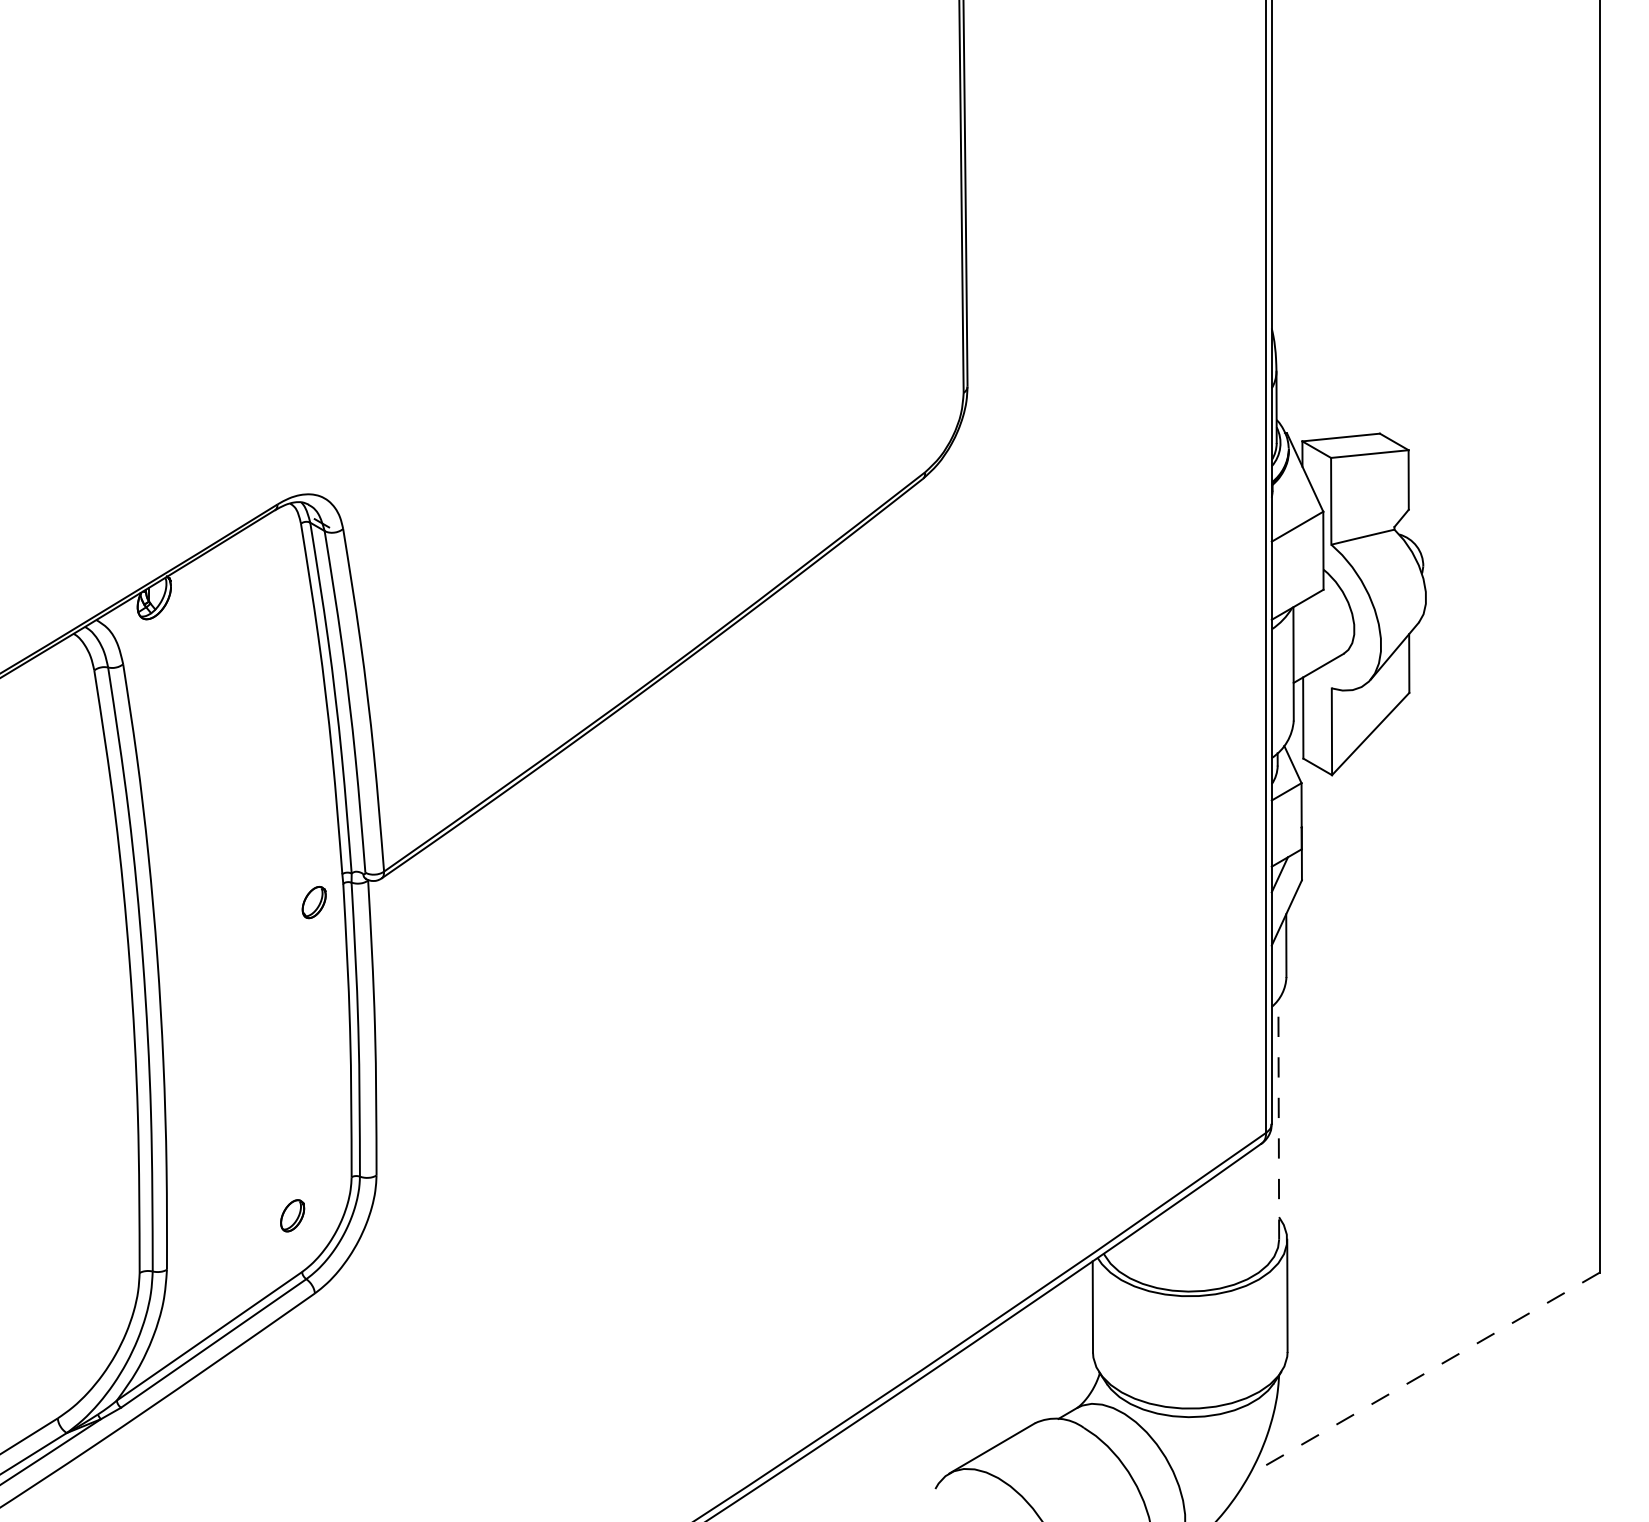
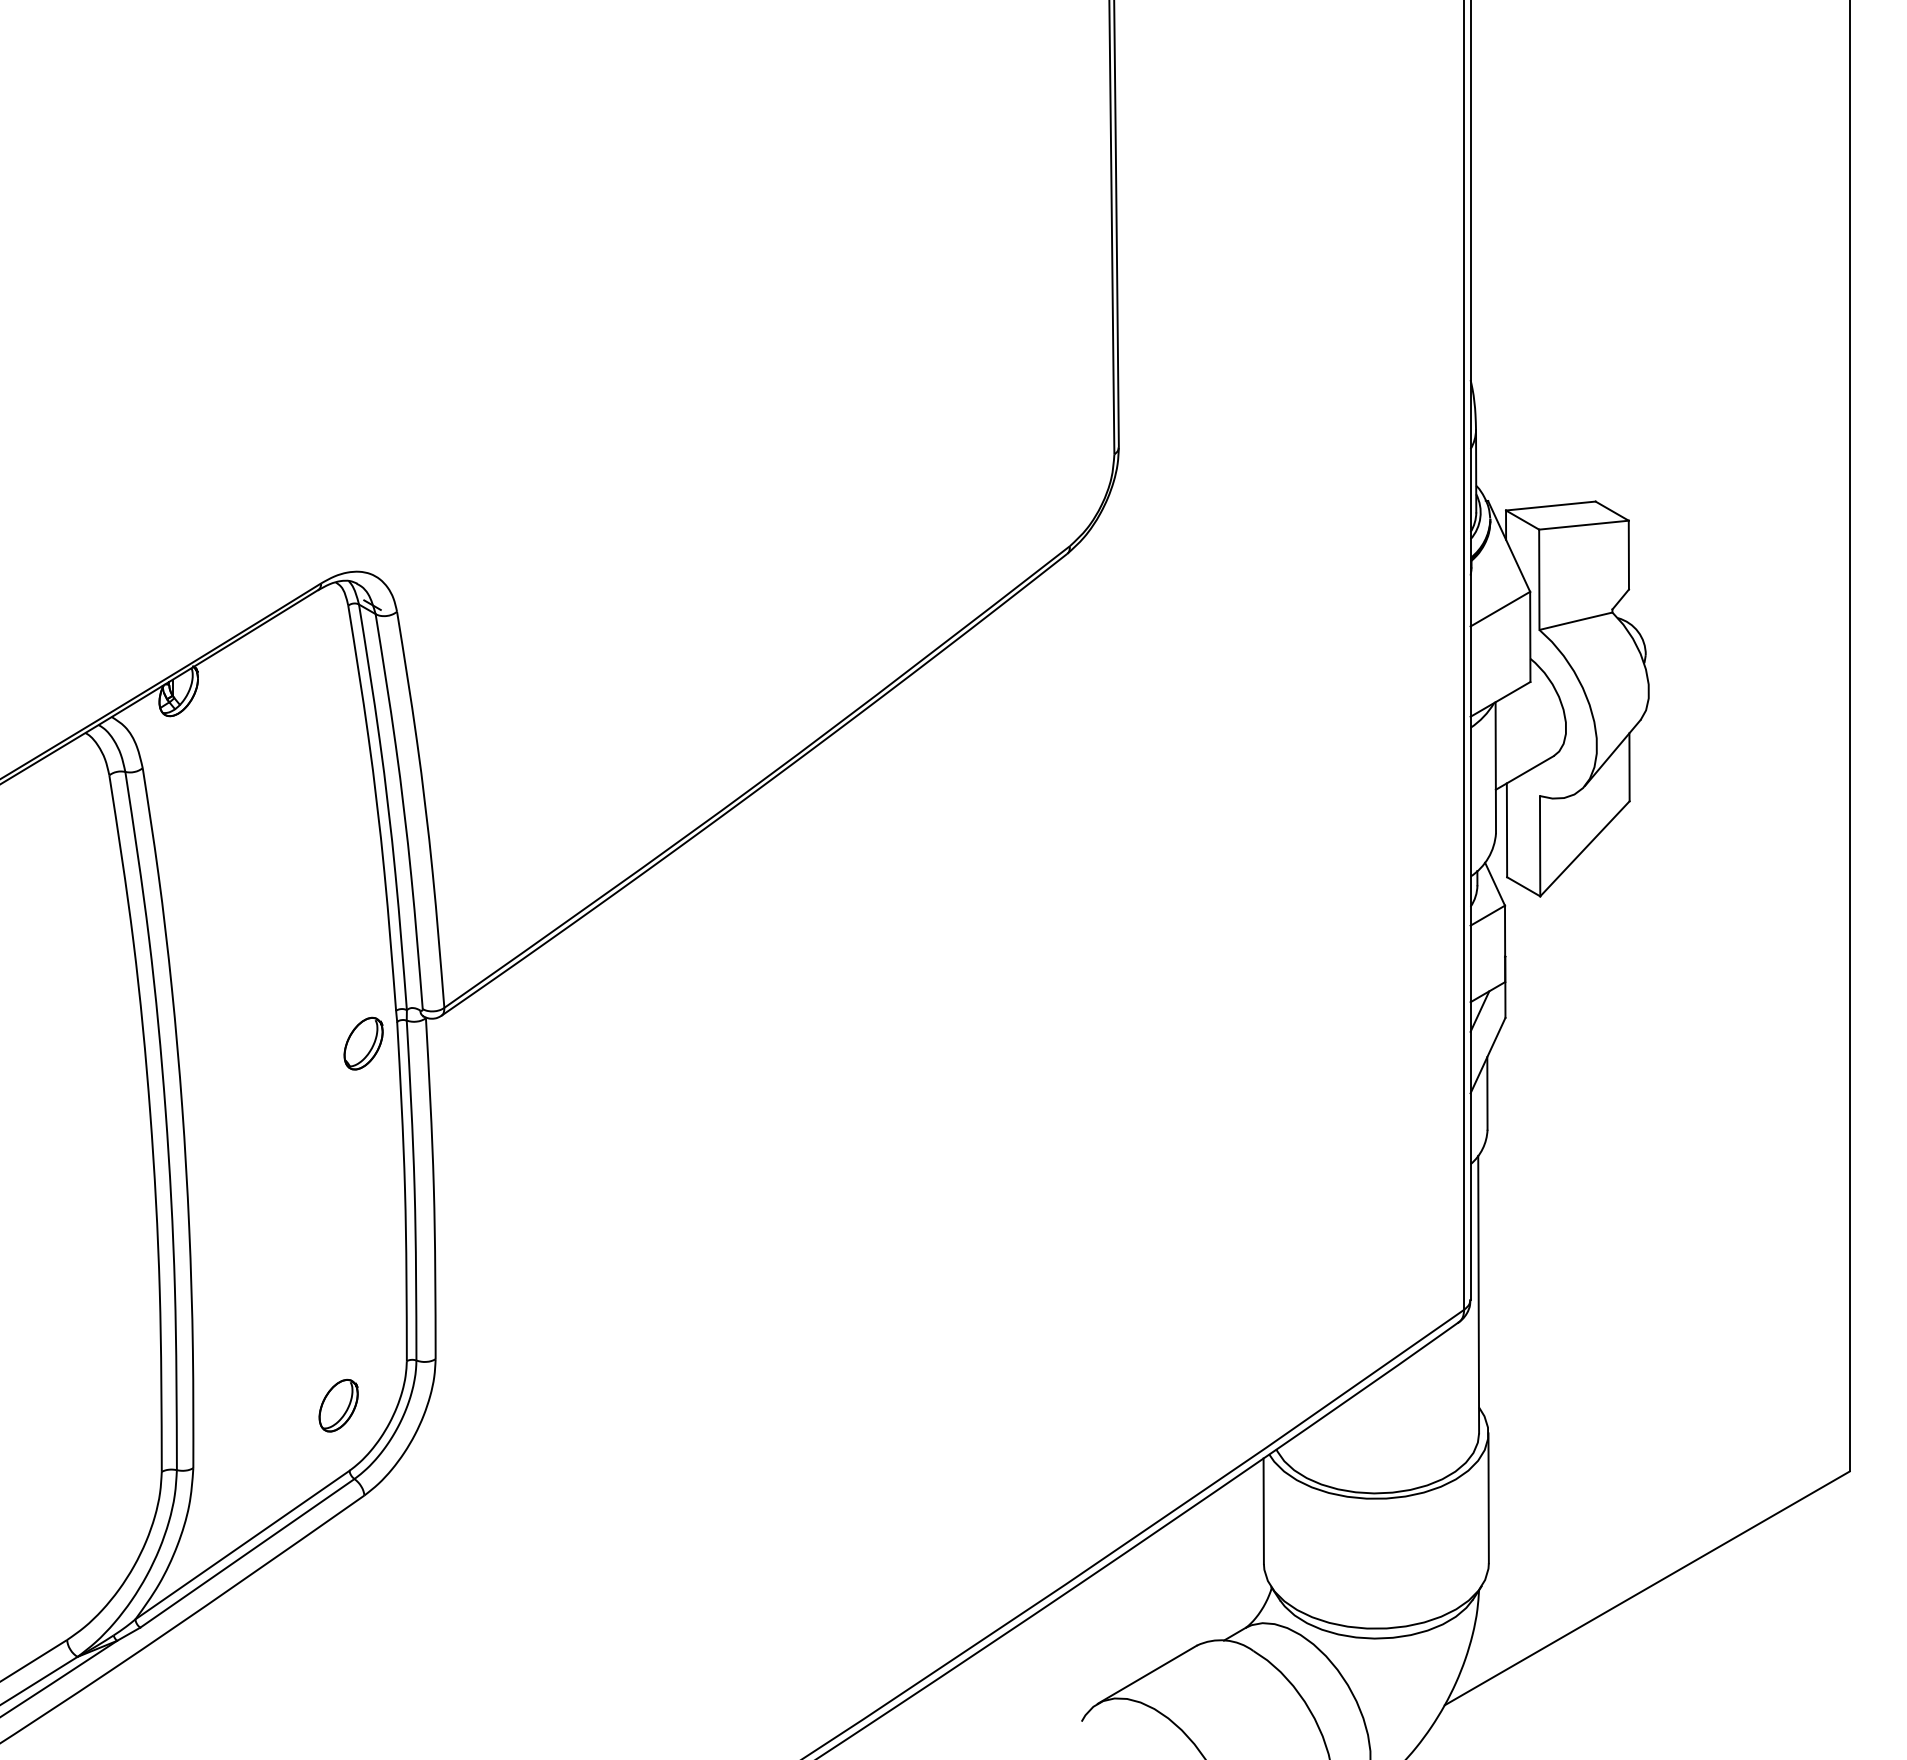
part: (314, 902) -> (363, 1043), size x1.43
line: (1278, 1119) -> (1478, 1294), dashed -> solid
part: (292, 1215) -> (338, 1405), size x1.43
line: (1424, 1373) -> (1647, 1588), dashed -> solid

